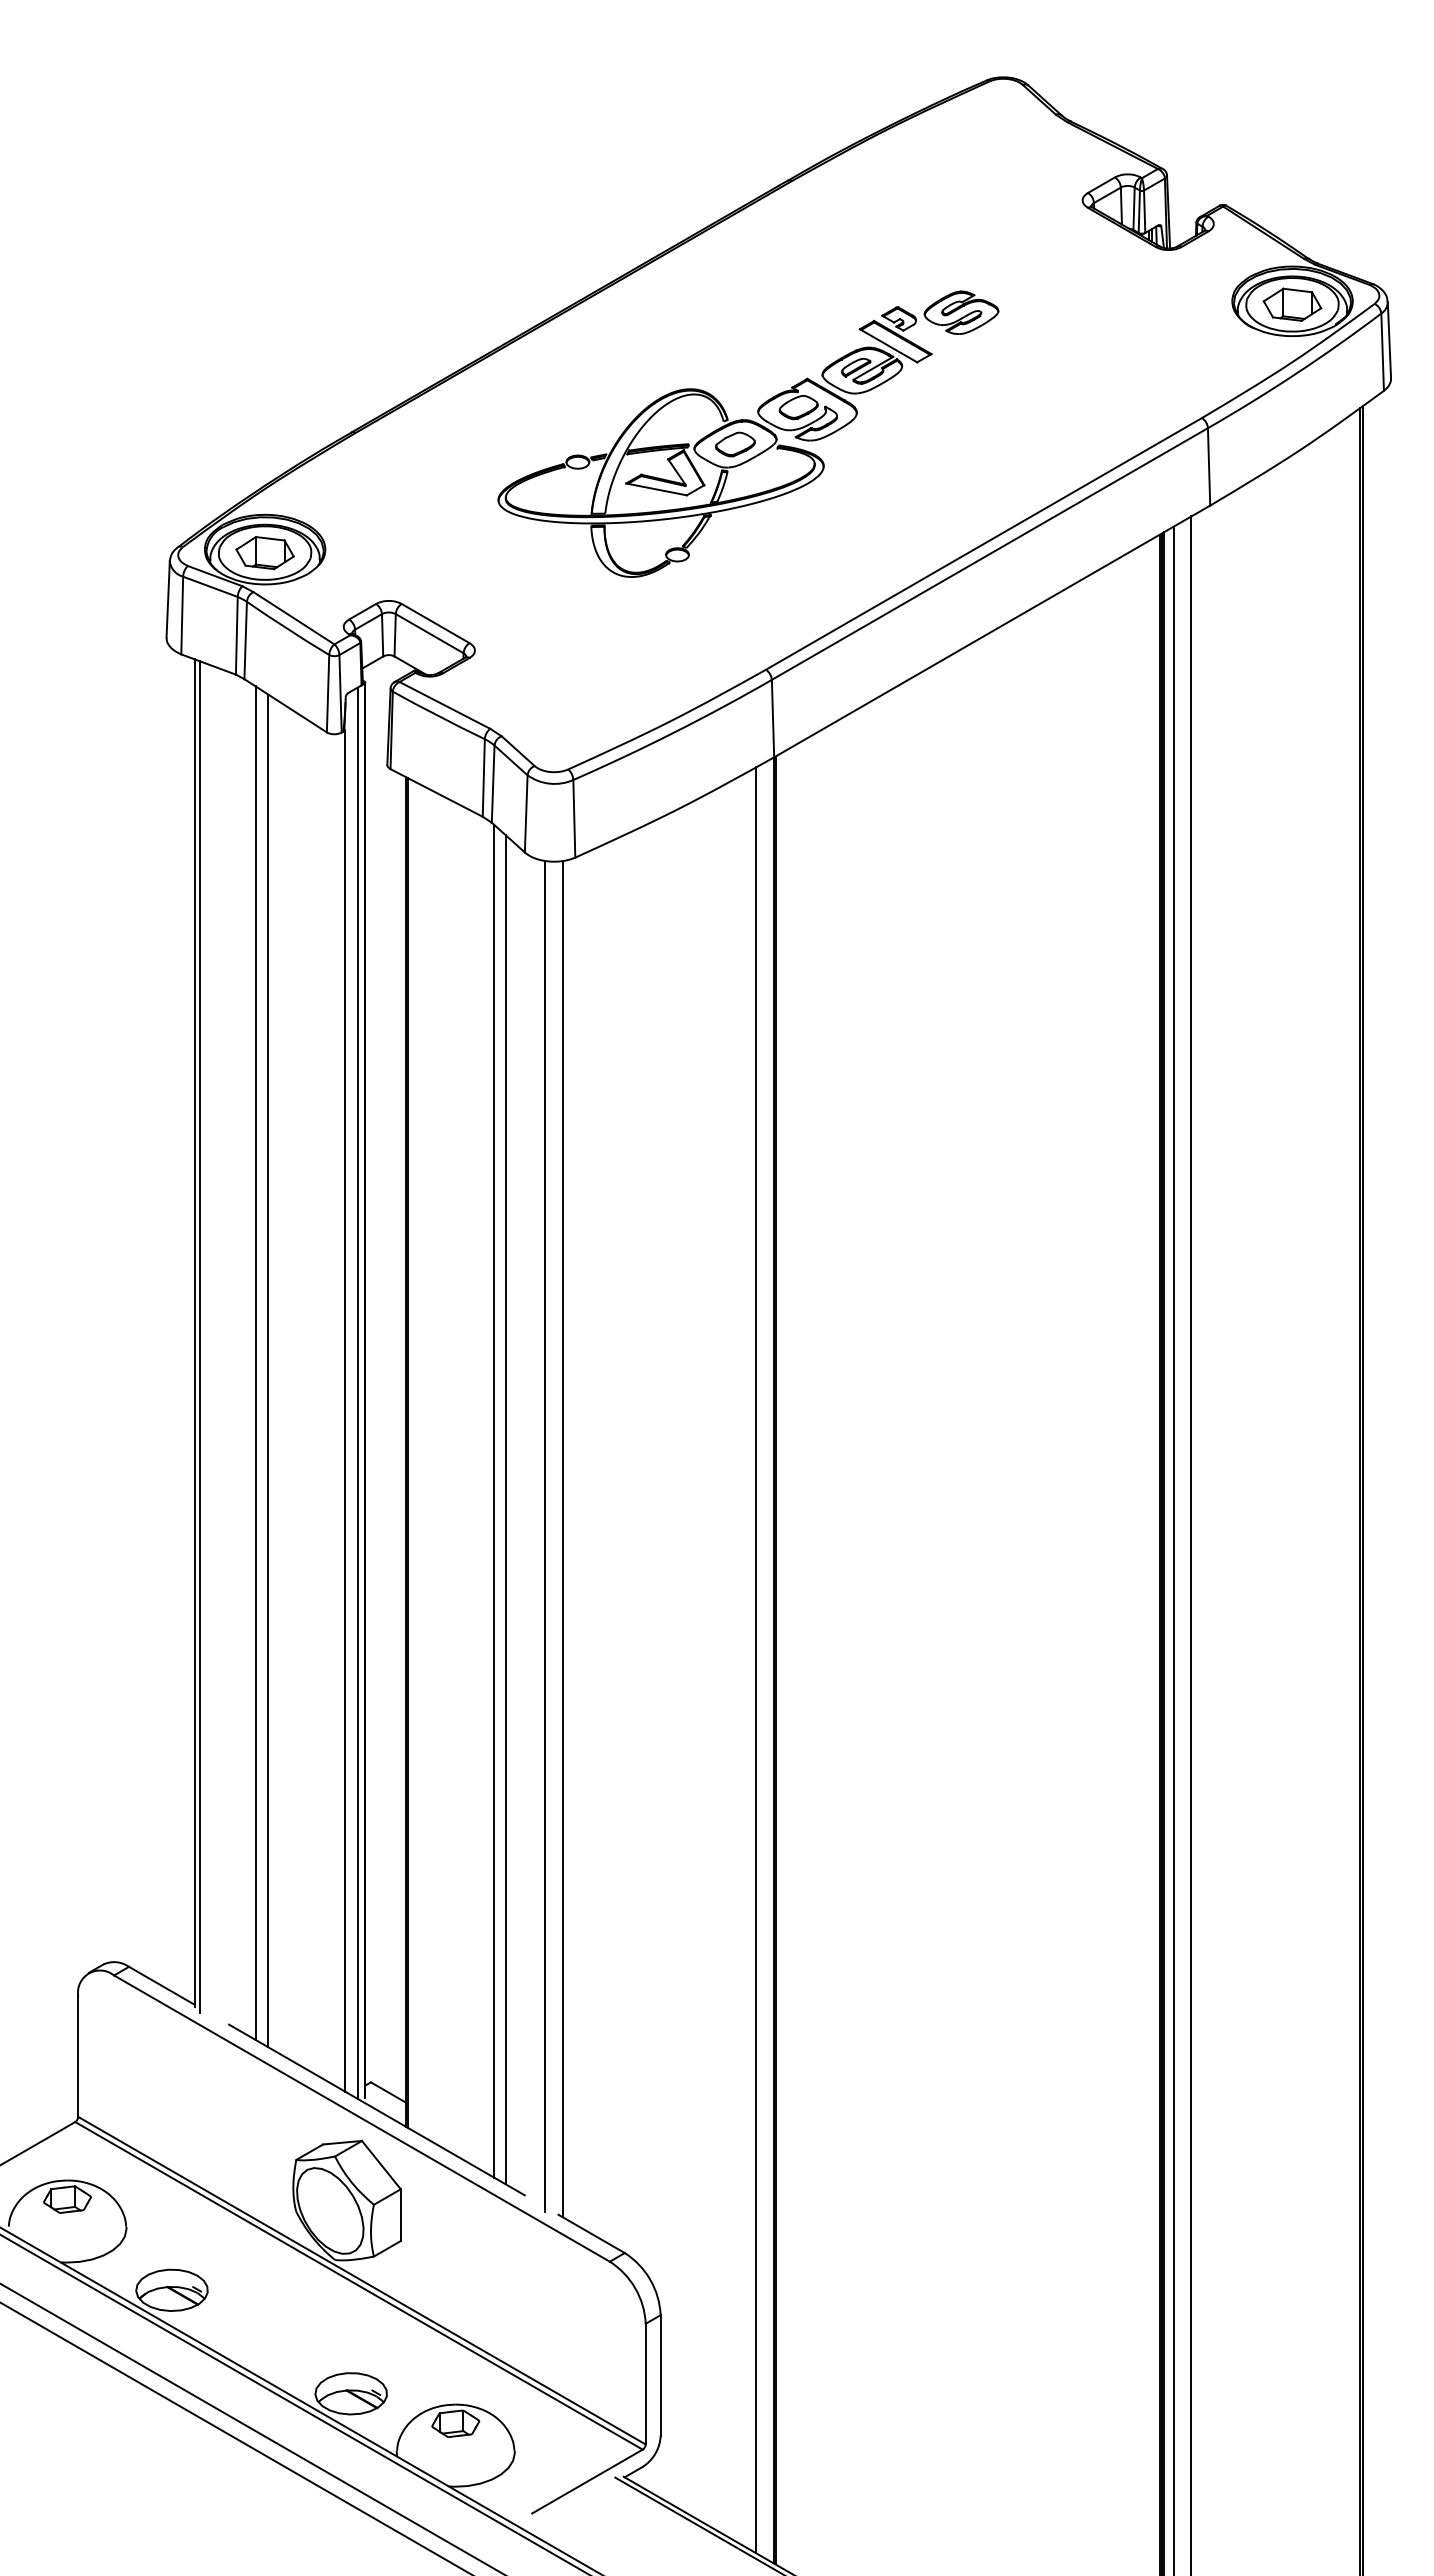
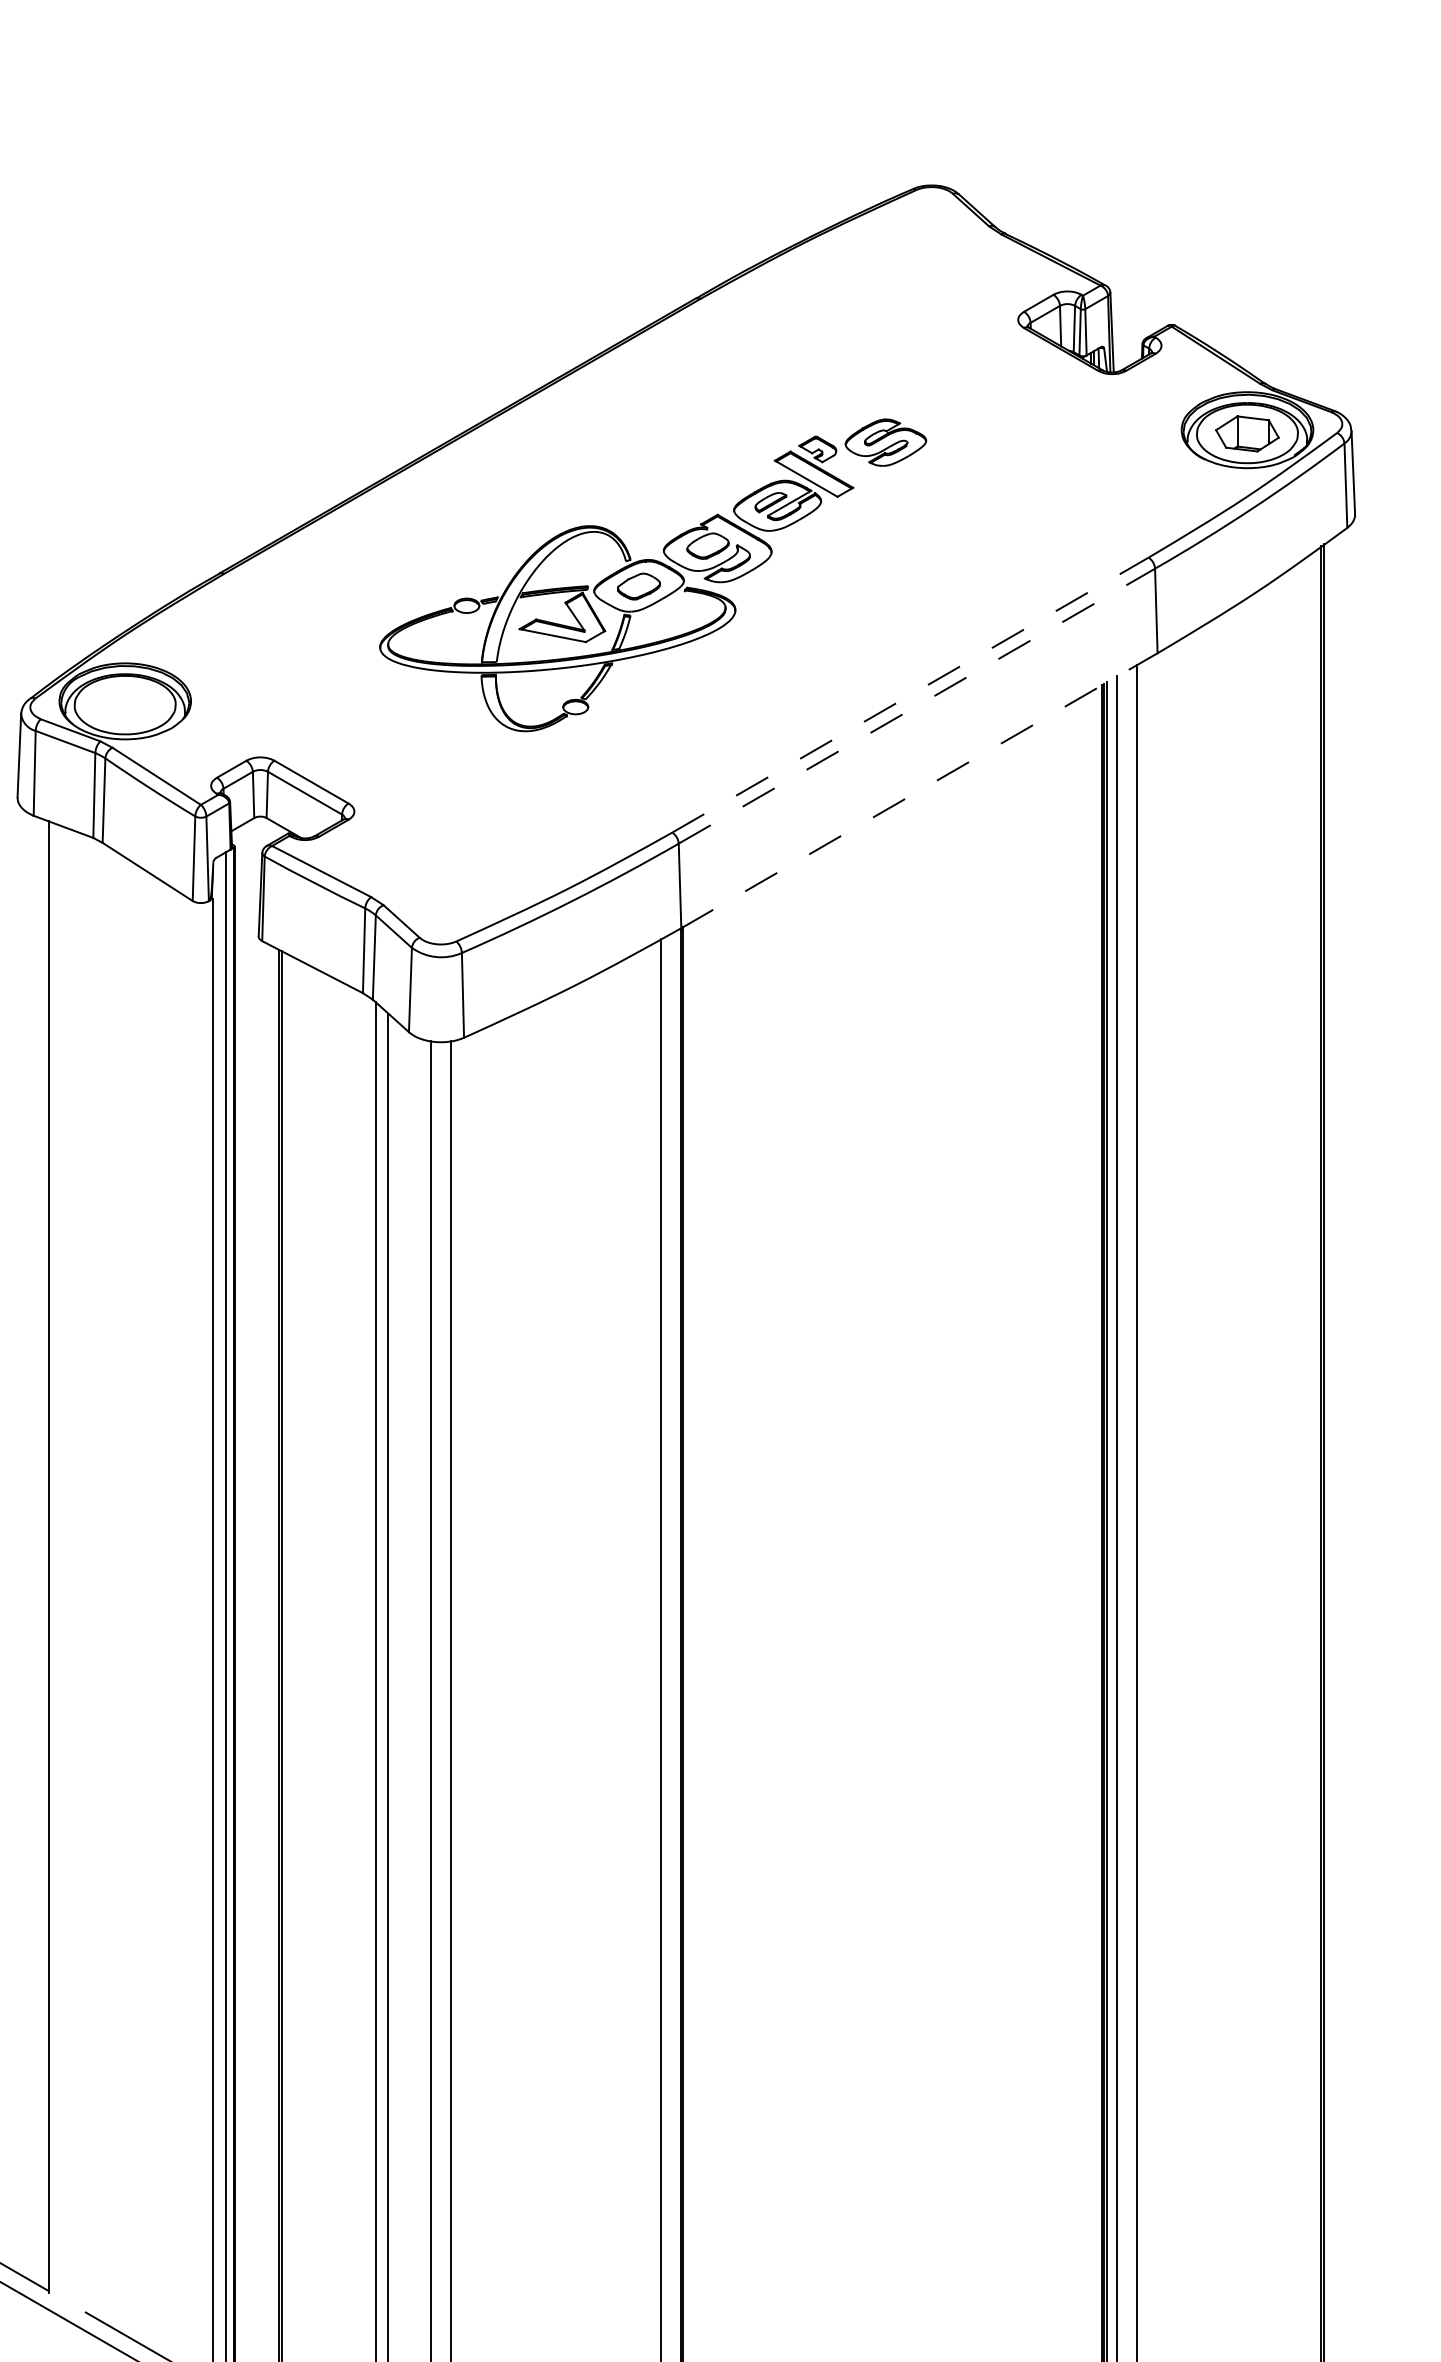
line: (983, 543) -> (909, 694), solid -> dashed
part: (264, 553) -> (124, 705), removed
line: (989, 554) -> (916, 706), solid -> dashed
line: (992, 631) -> (919, 790), solid -> dashed
line: (200, 1336) -> (54, 1560), removed
line: (255, 1363) -> (114, 1590), removed
line: (268, 1370) -> (128, 1598), removed

